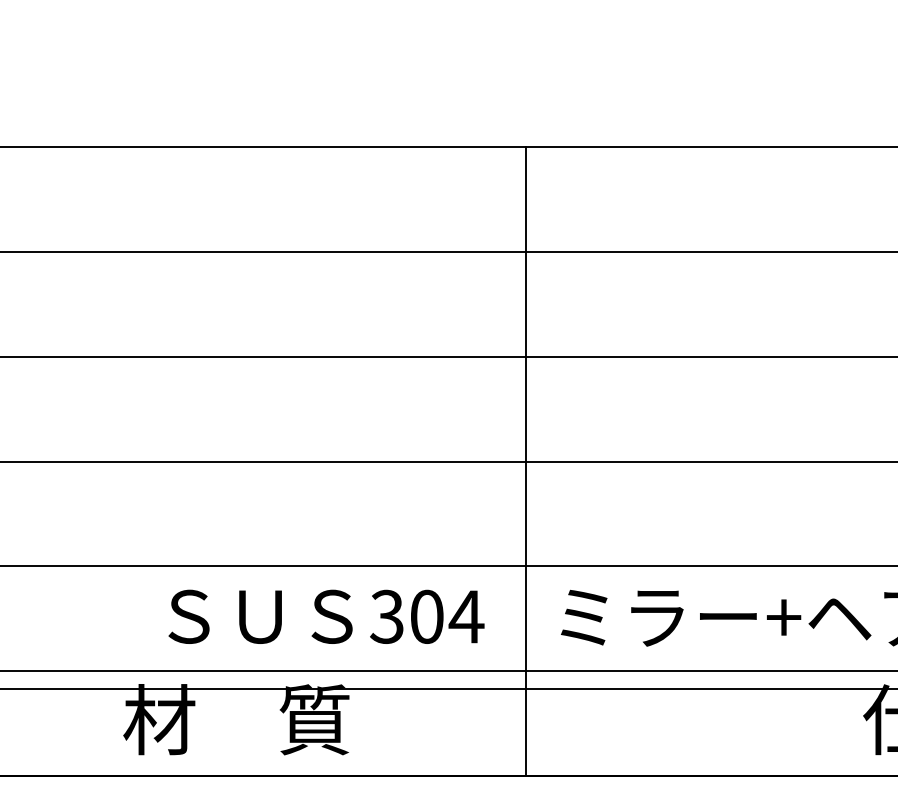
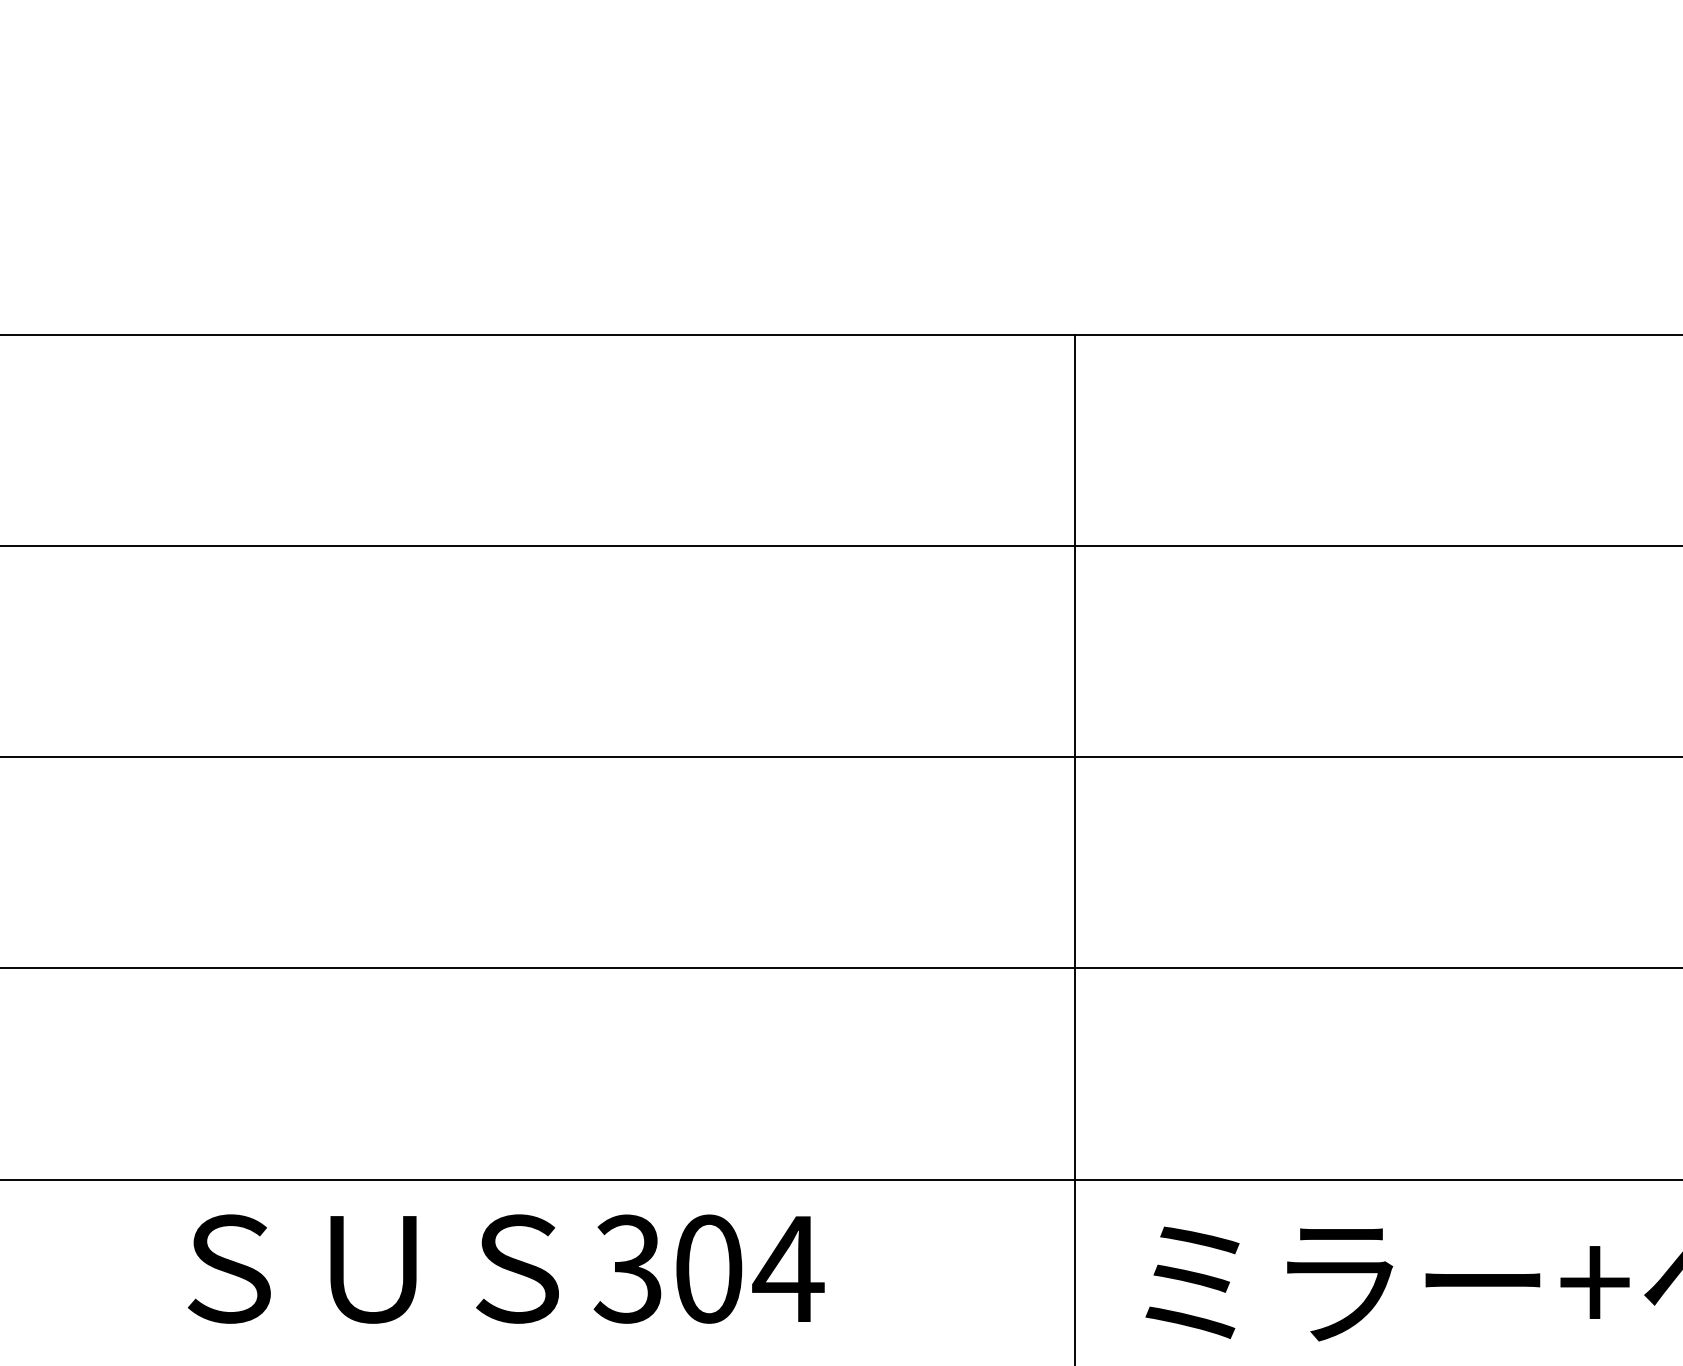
text: (326, 616) -> (506, 1268), moved

